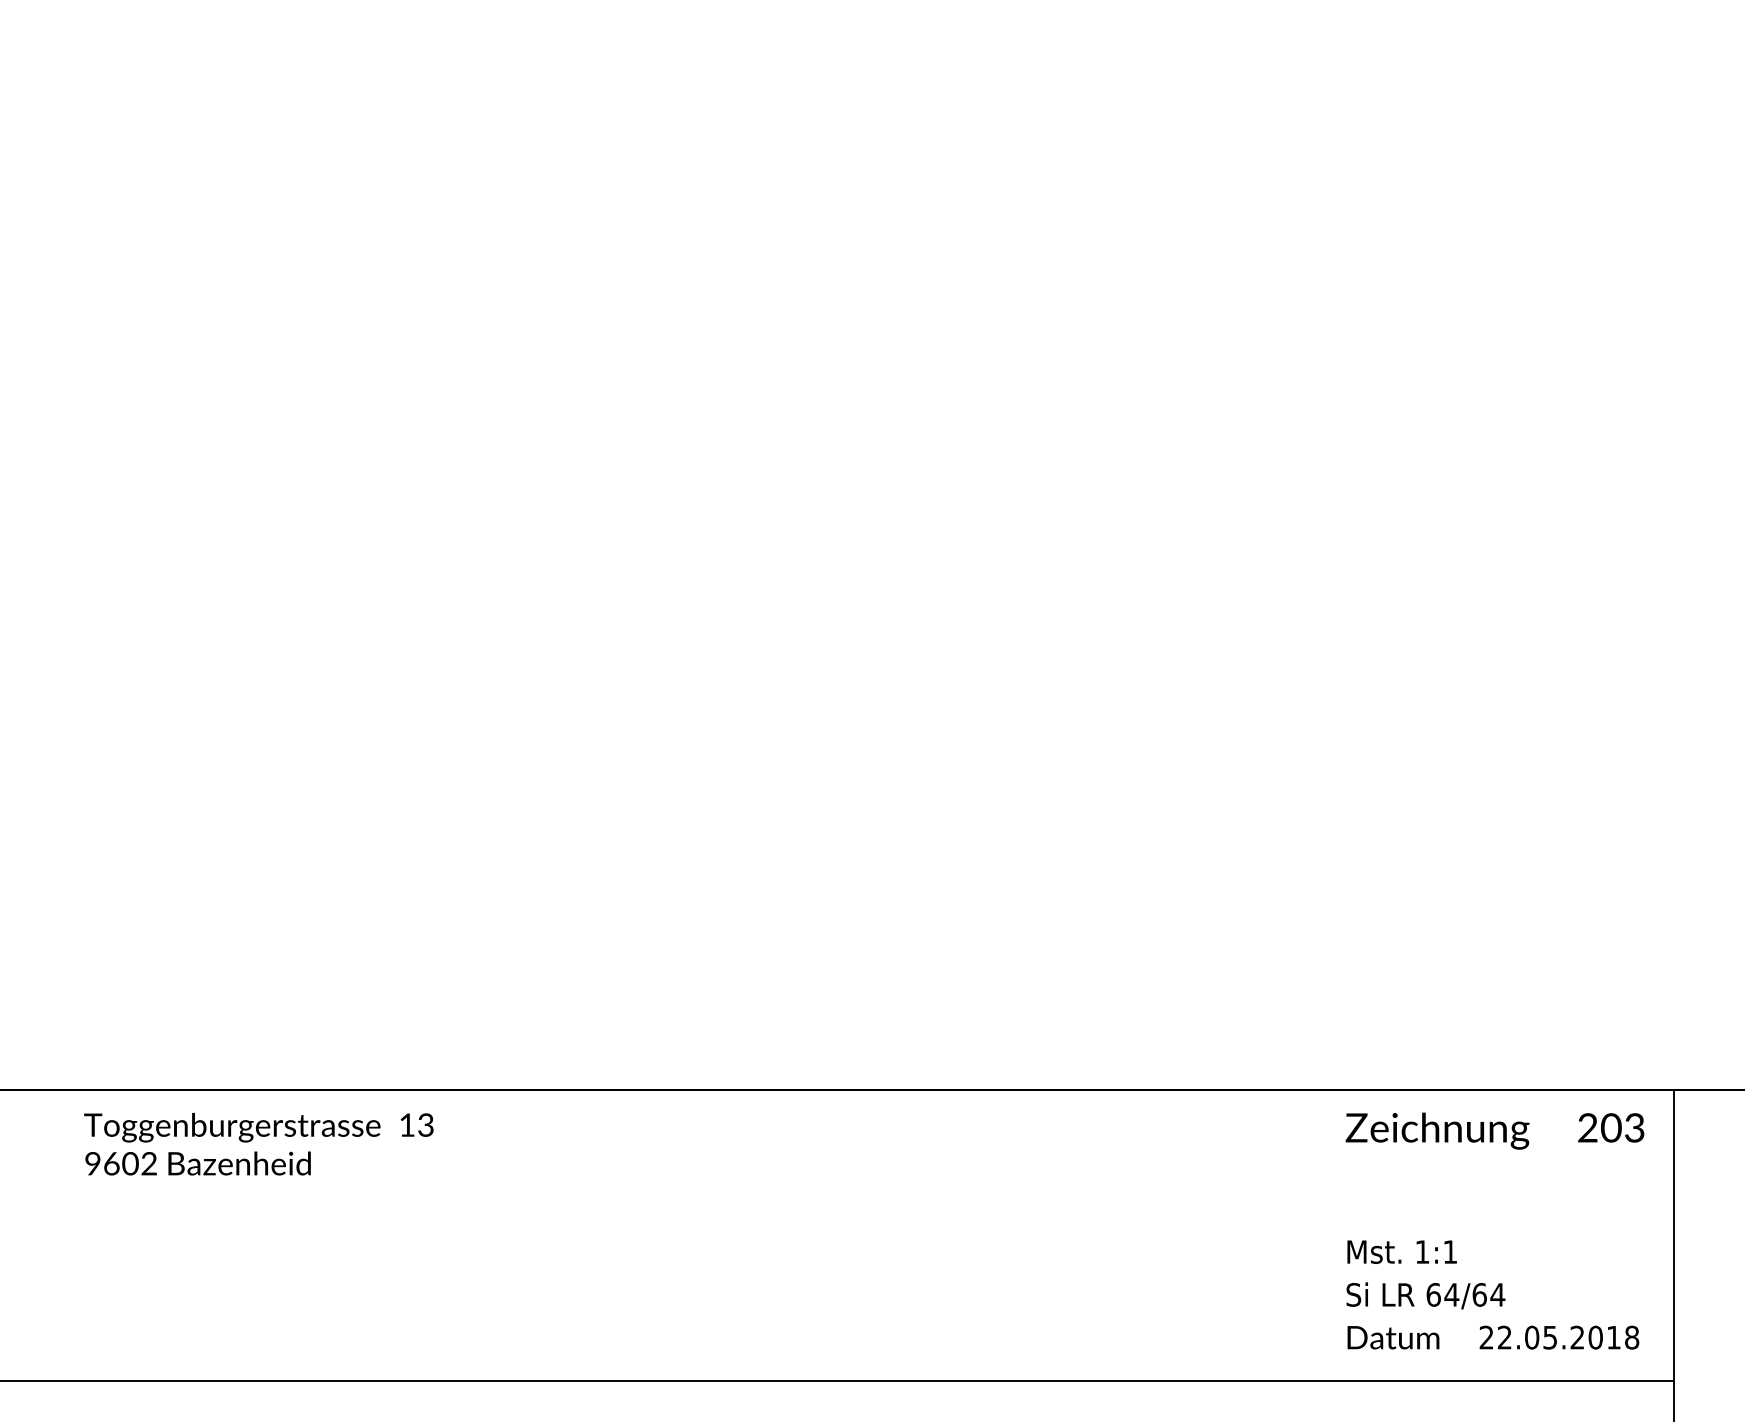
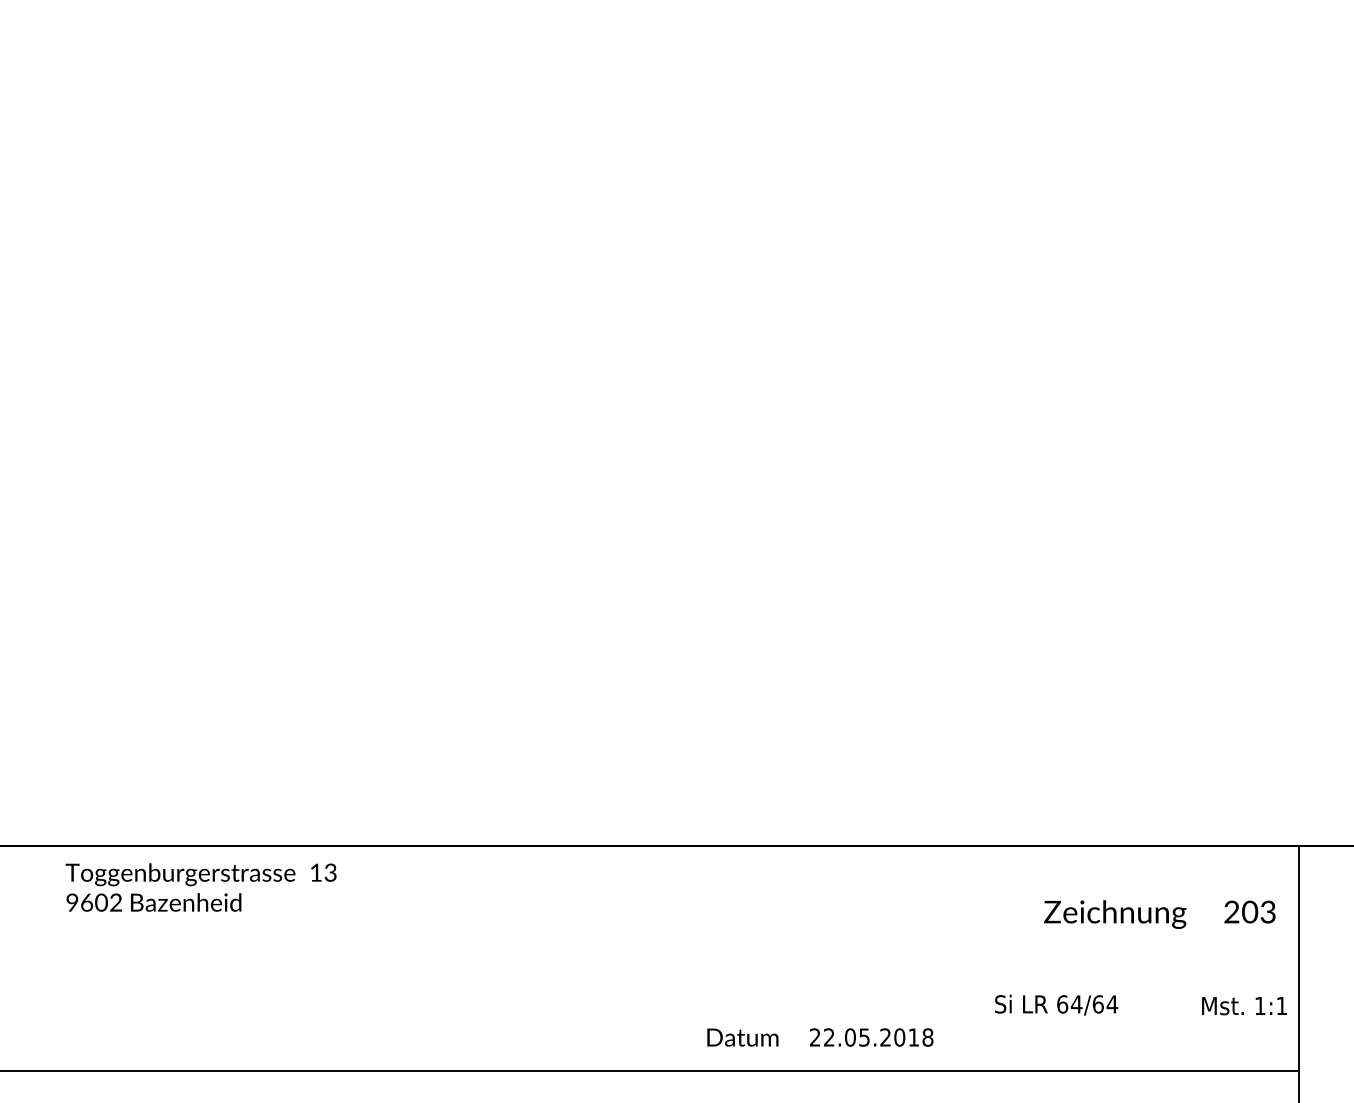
text: (1494, 1130) -> (1159, 914), moved
text: (1401, 1251) -> (1243, 1005), moved
text: (1425, 1295) -> (1056, 1004), moved
text: (1493, 1337) -> (820, 1037), moved

